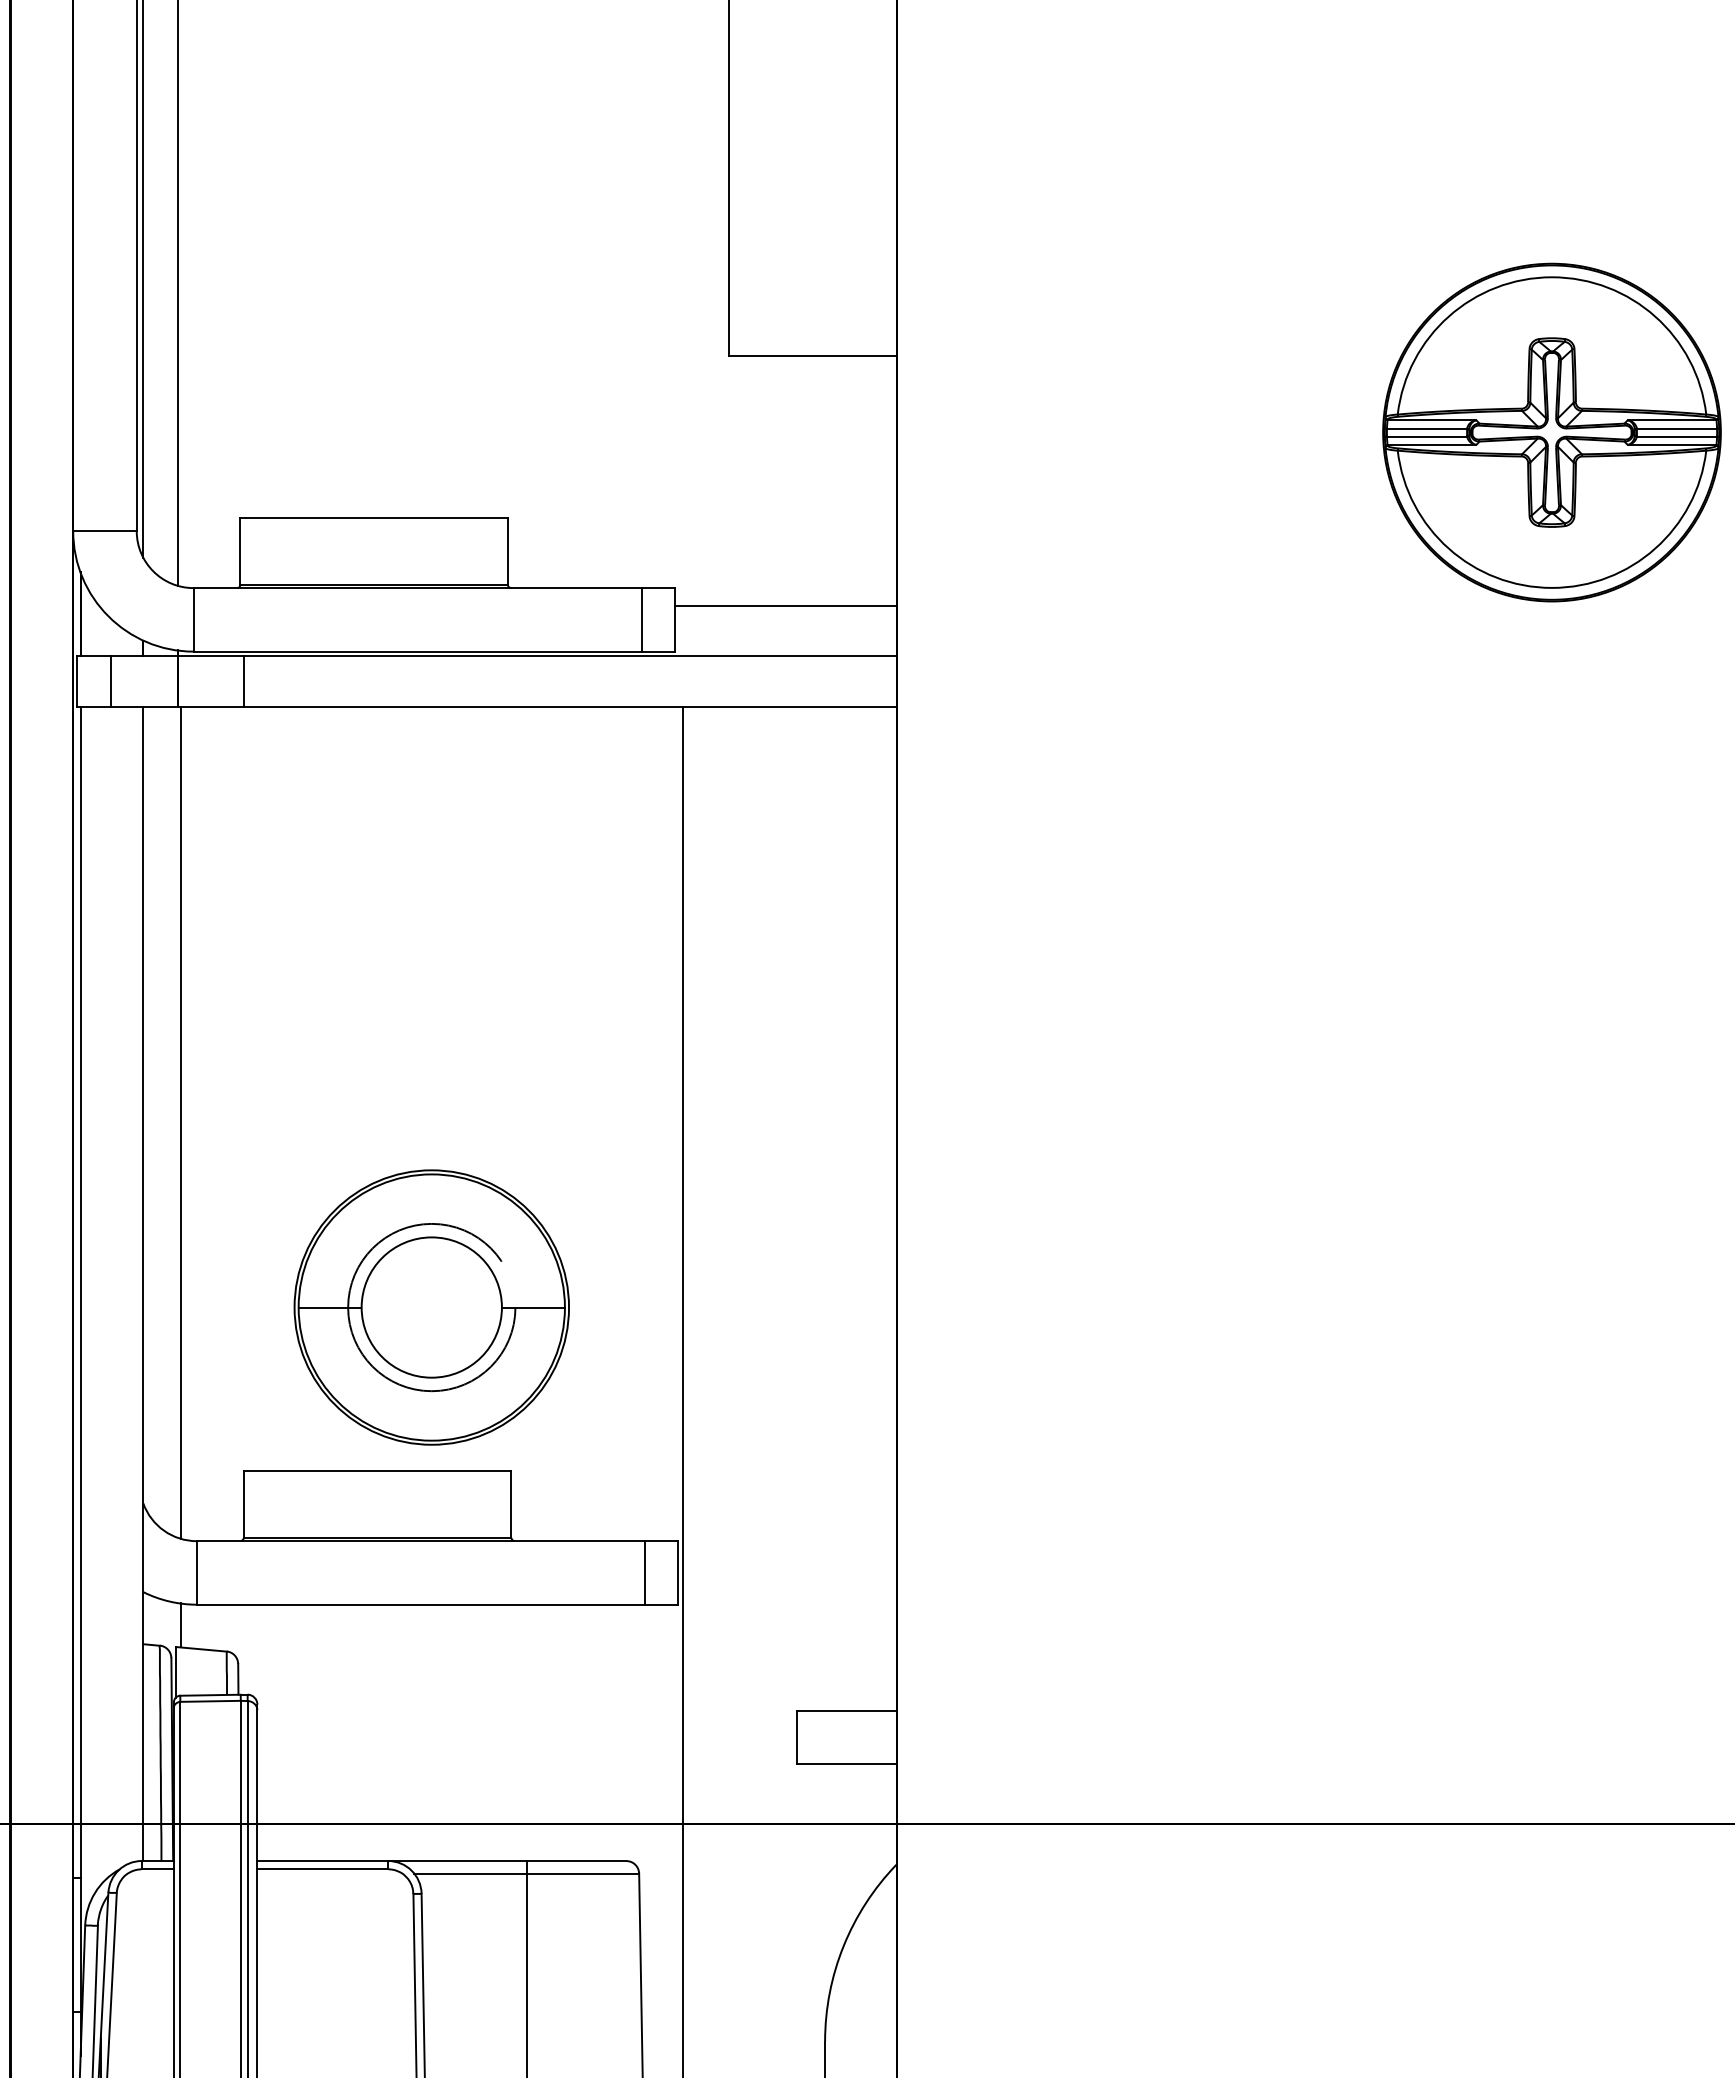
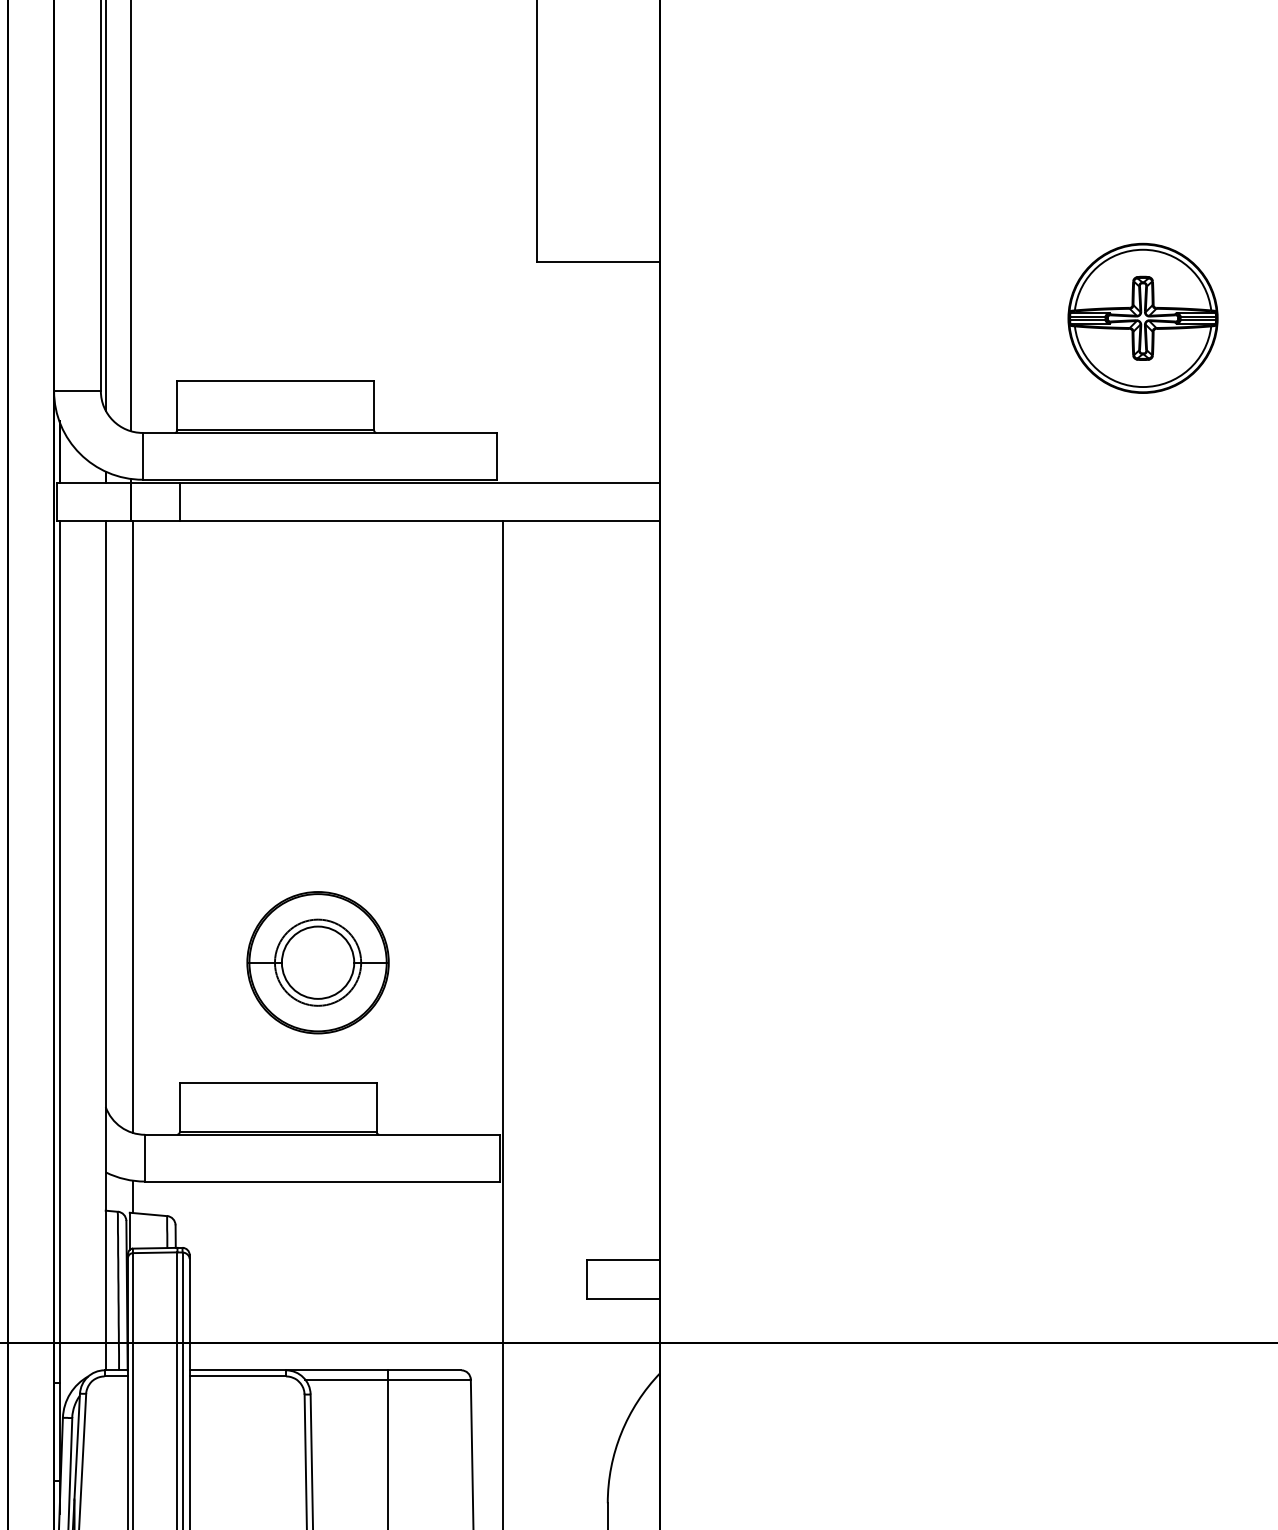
part: (1551, 432) -> (1142, 318), size x0.6
line: (785, 605) -> (578, 445), removed
line: (641, 619) -> (472, 456), removed
line: (110, 681) -> (81, 501), removed
part: (431, 1307) -> (317, 962), size x0.7
line: (645, 1572) -> (475, 1157), removed

